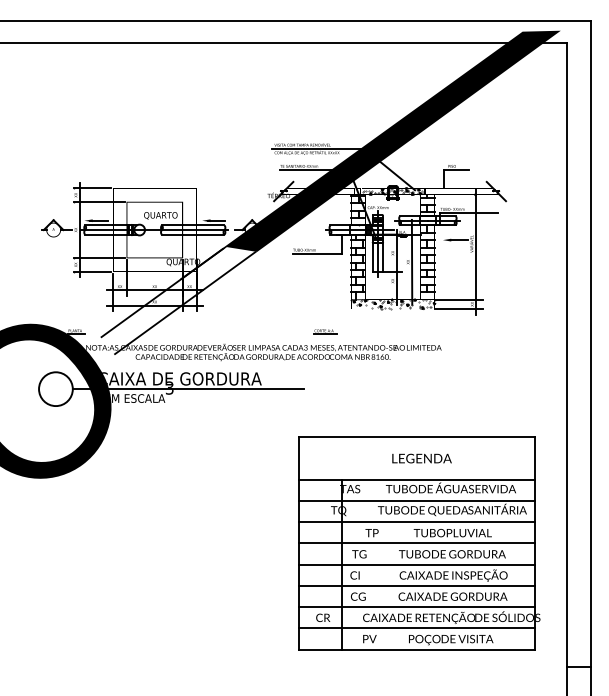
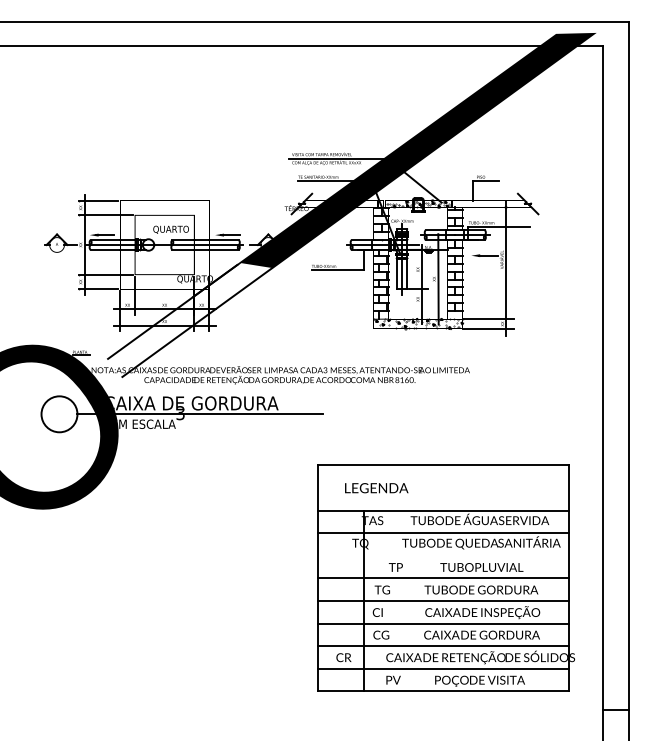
part: (325, 331) -> (346, 352), removed
text: (421, 458) -> (376, 488), moved
line: (416, 522) -> (443, 556), removed

